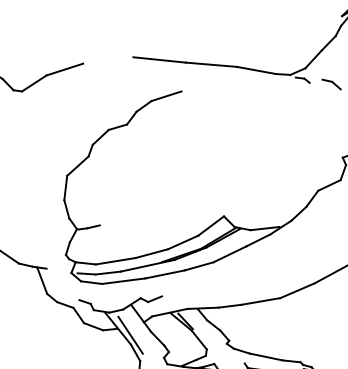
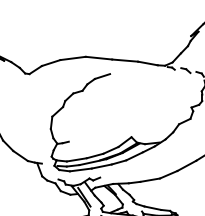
line: (107, 60) -> (72, 58), added

